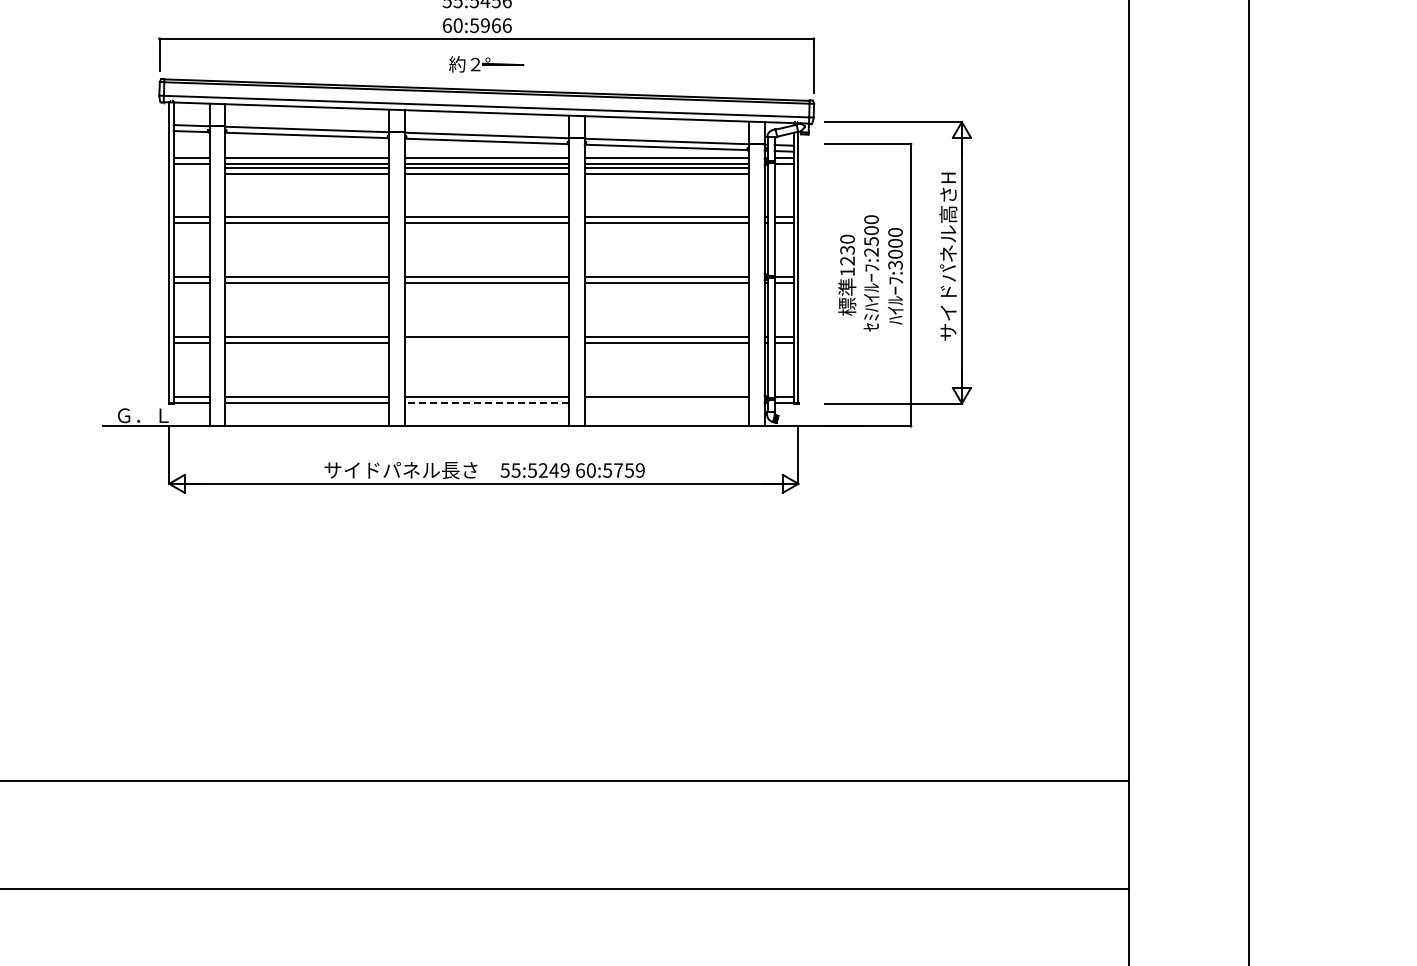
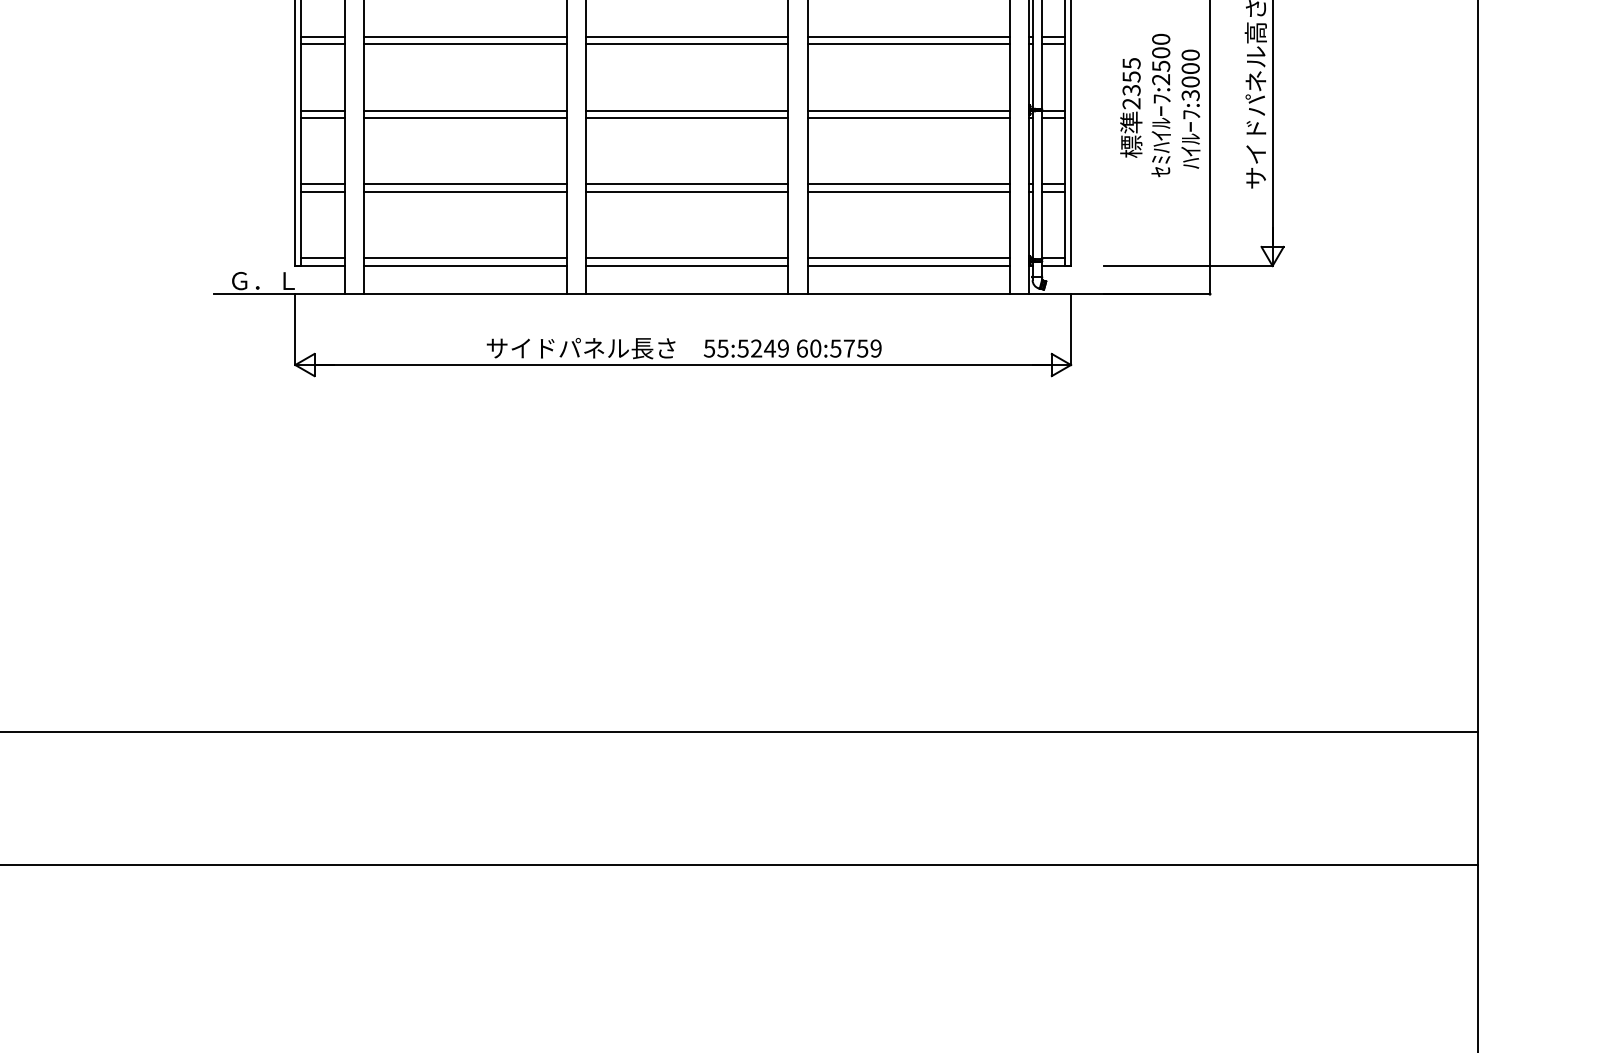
text: (847, 255) -> (1131, 83), 1230 -> 2355
line: (486, 343) -> (686, 191), added
line: (486, 403) -> (686, 265), dashed -> solid
line: (666, 403) -> (908, 265), added

